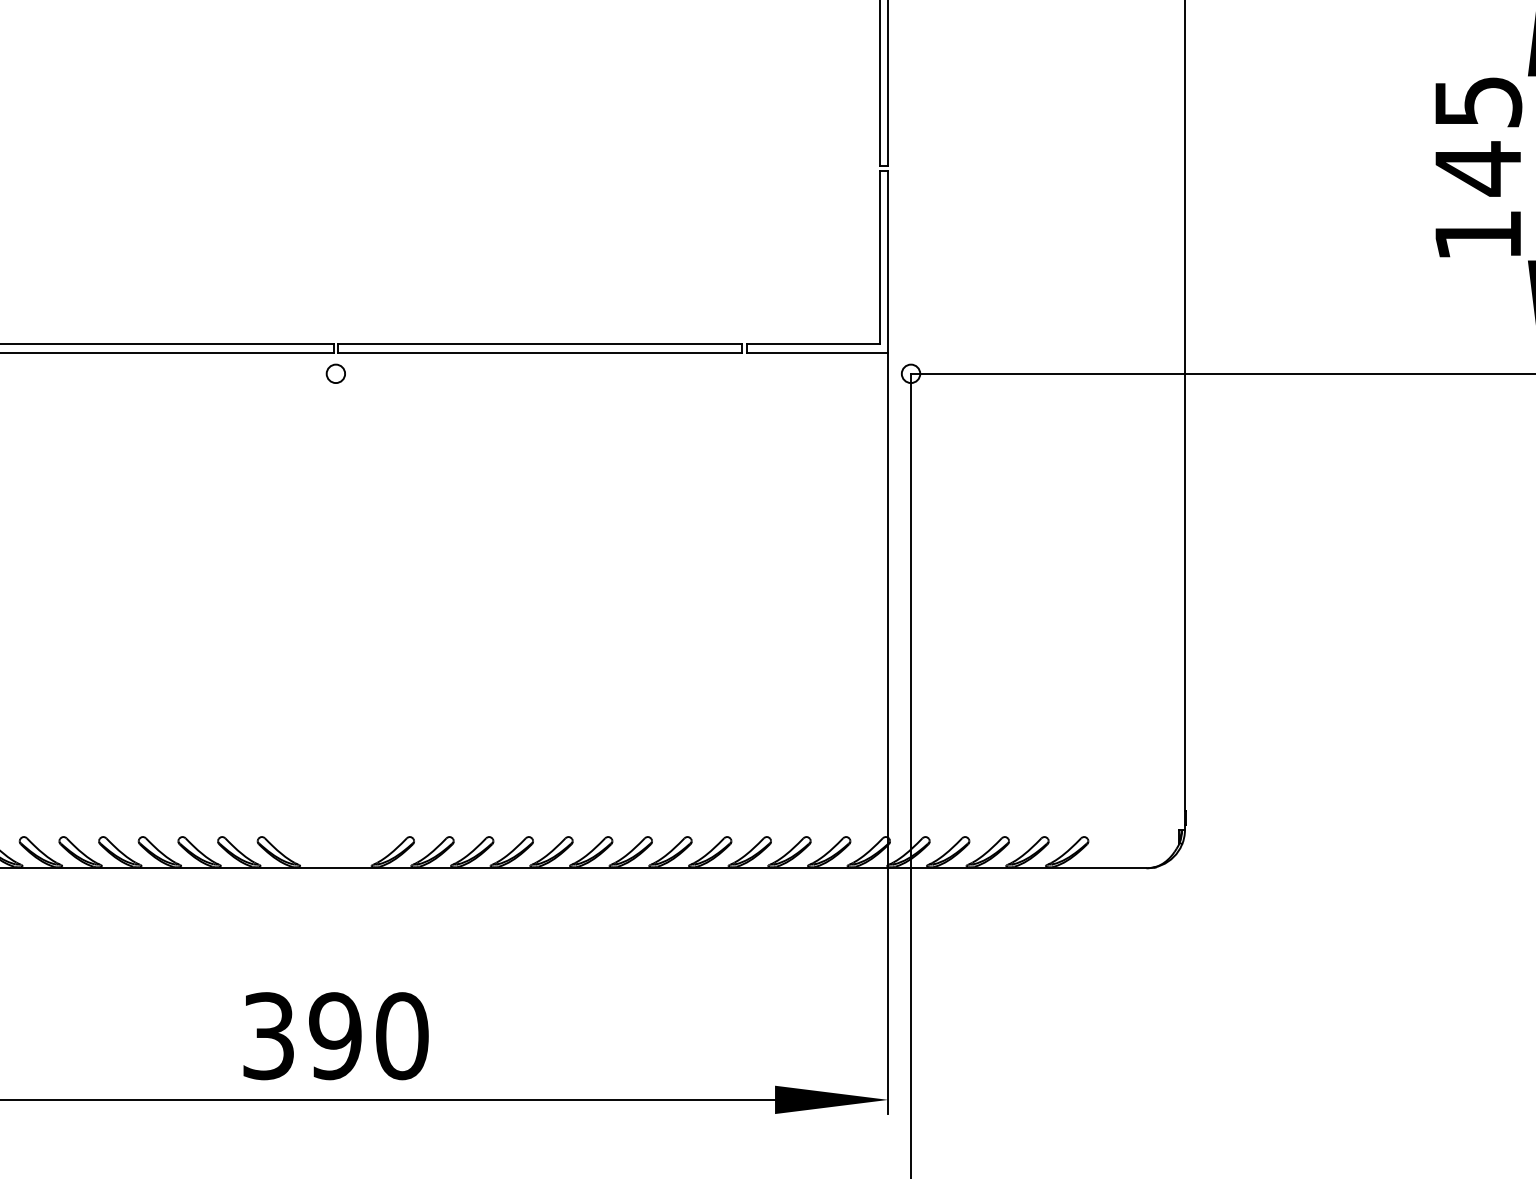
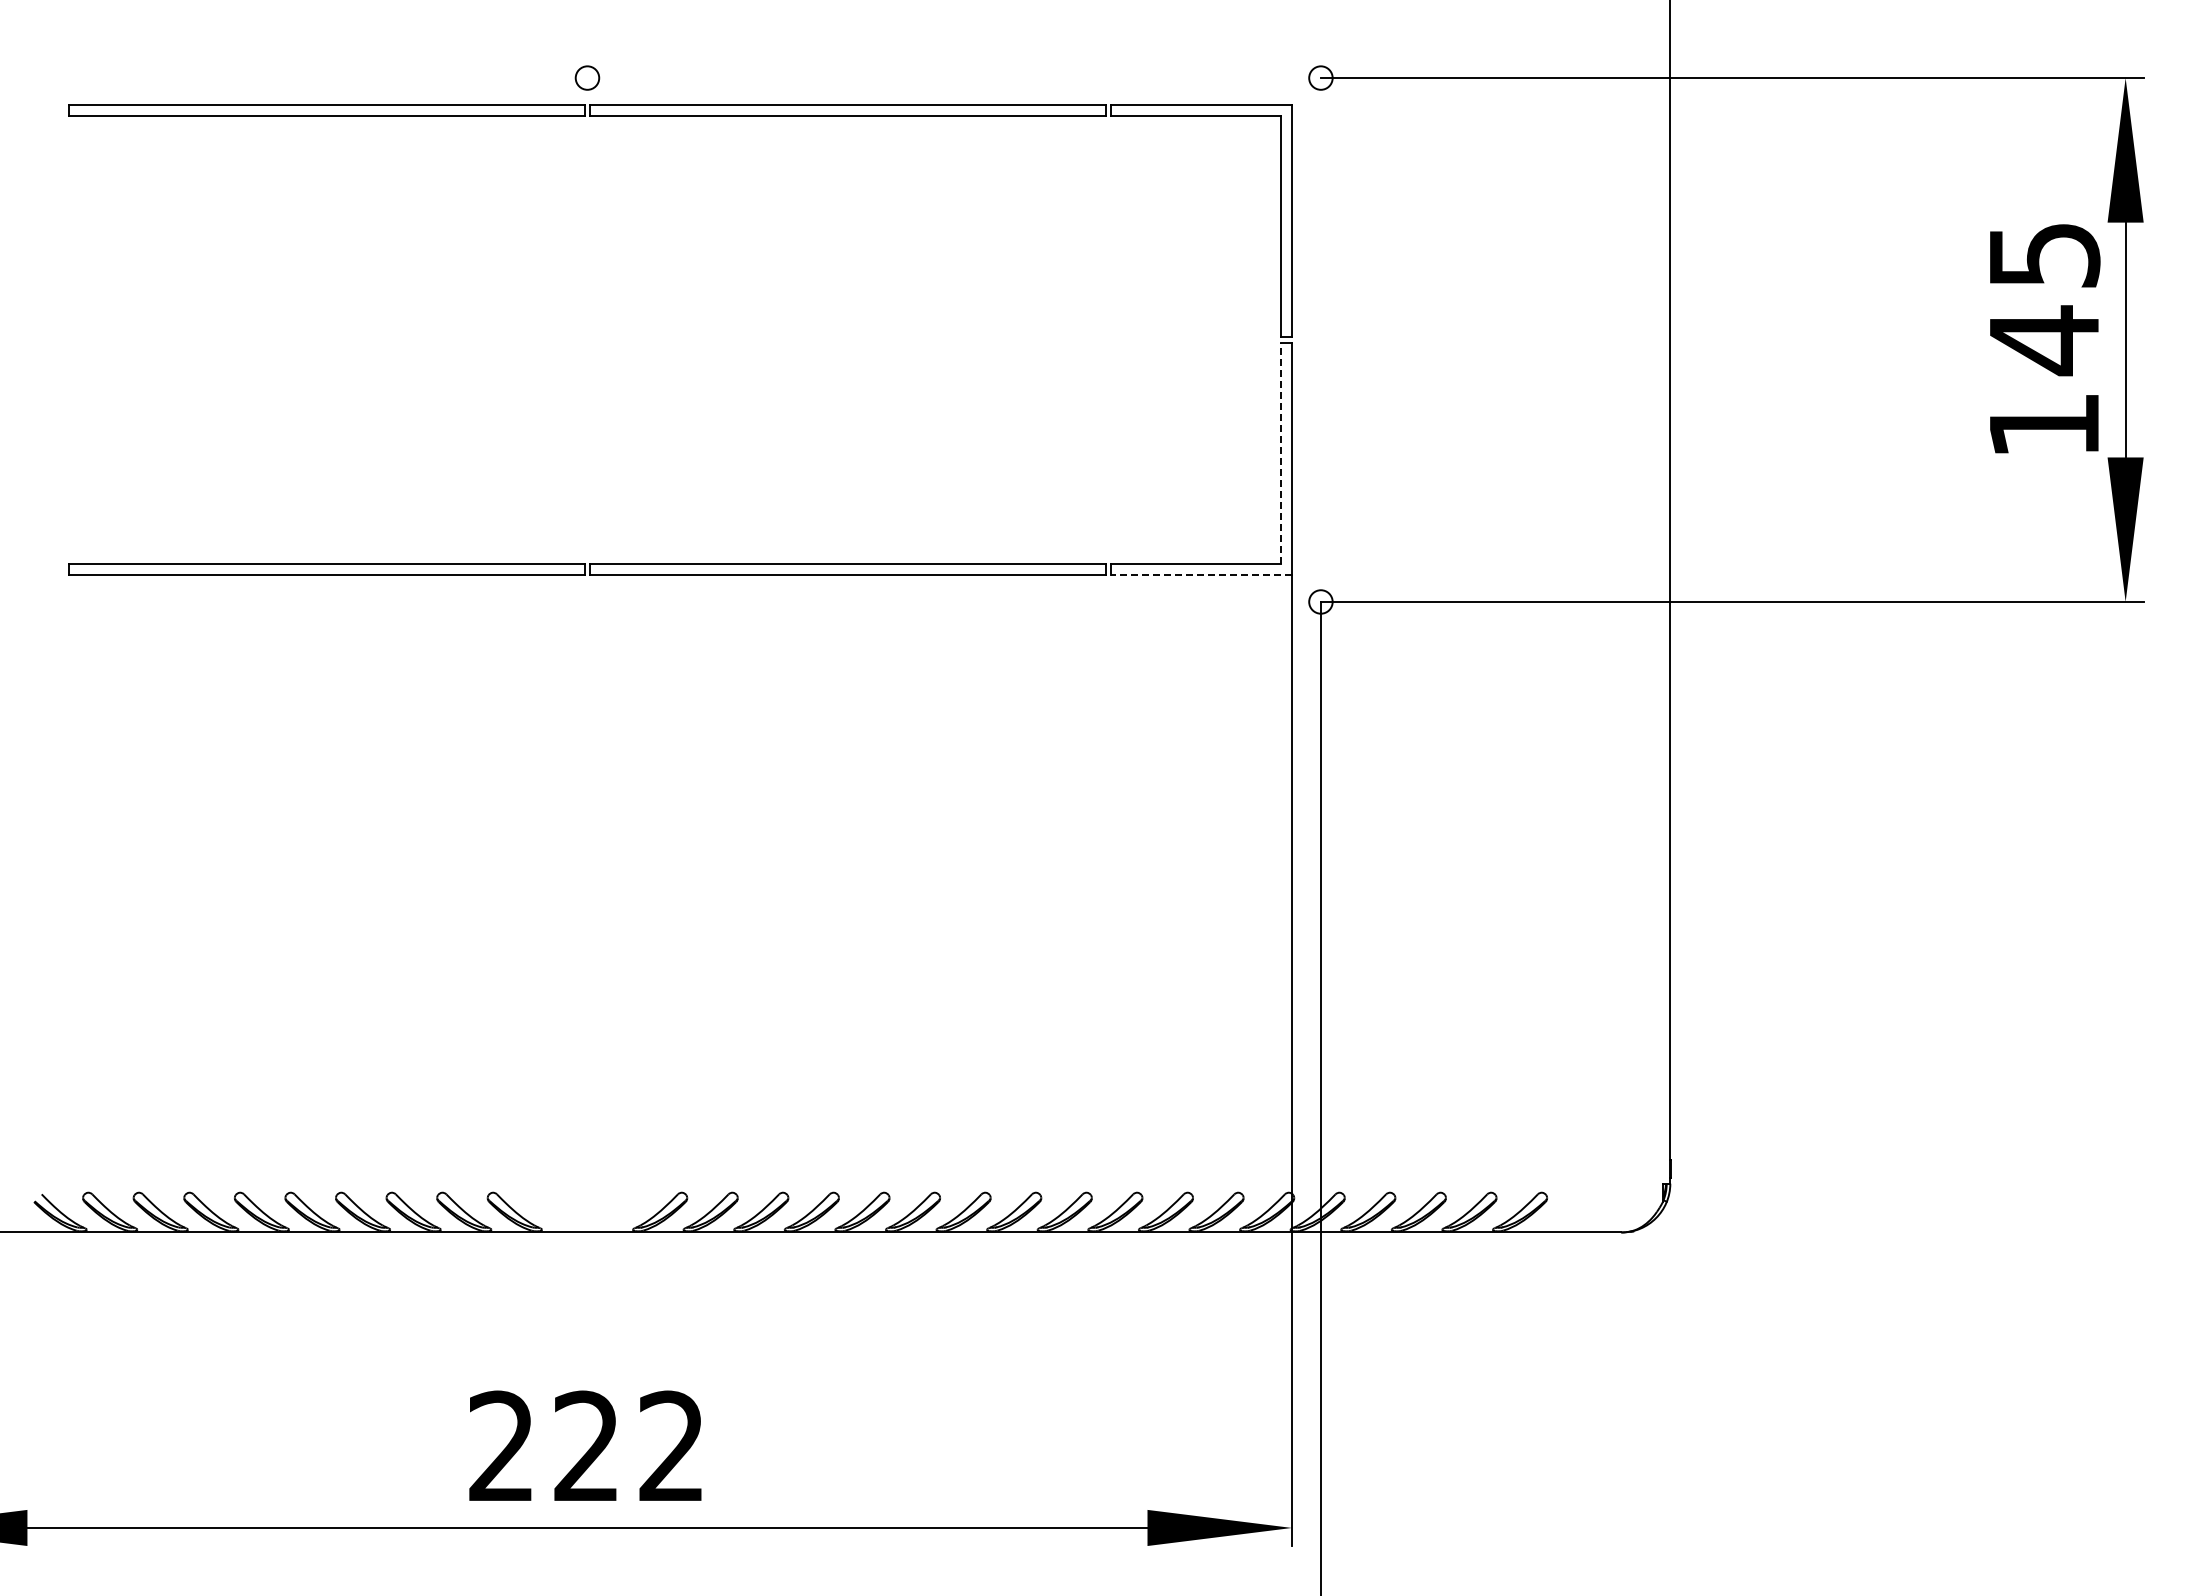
line: (880, 257) -> (1281, 453), solid -> dashed
line: (817, 352) -> (1201, 574), solid -> dashed
circle: (335, 373) -> (587, 601), removed
text: (335, 1036) -> (587, 1446), 390 -> 222

